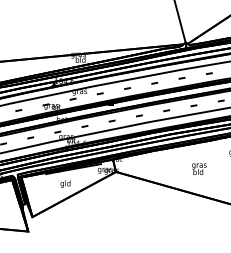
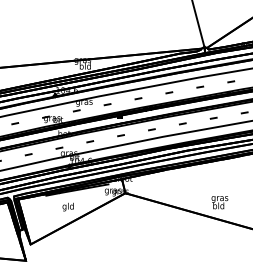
text: (199, 168) -> (220, 201), moved

